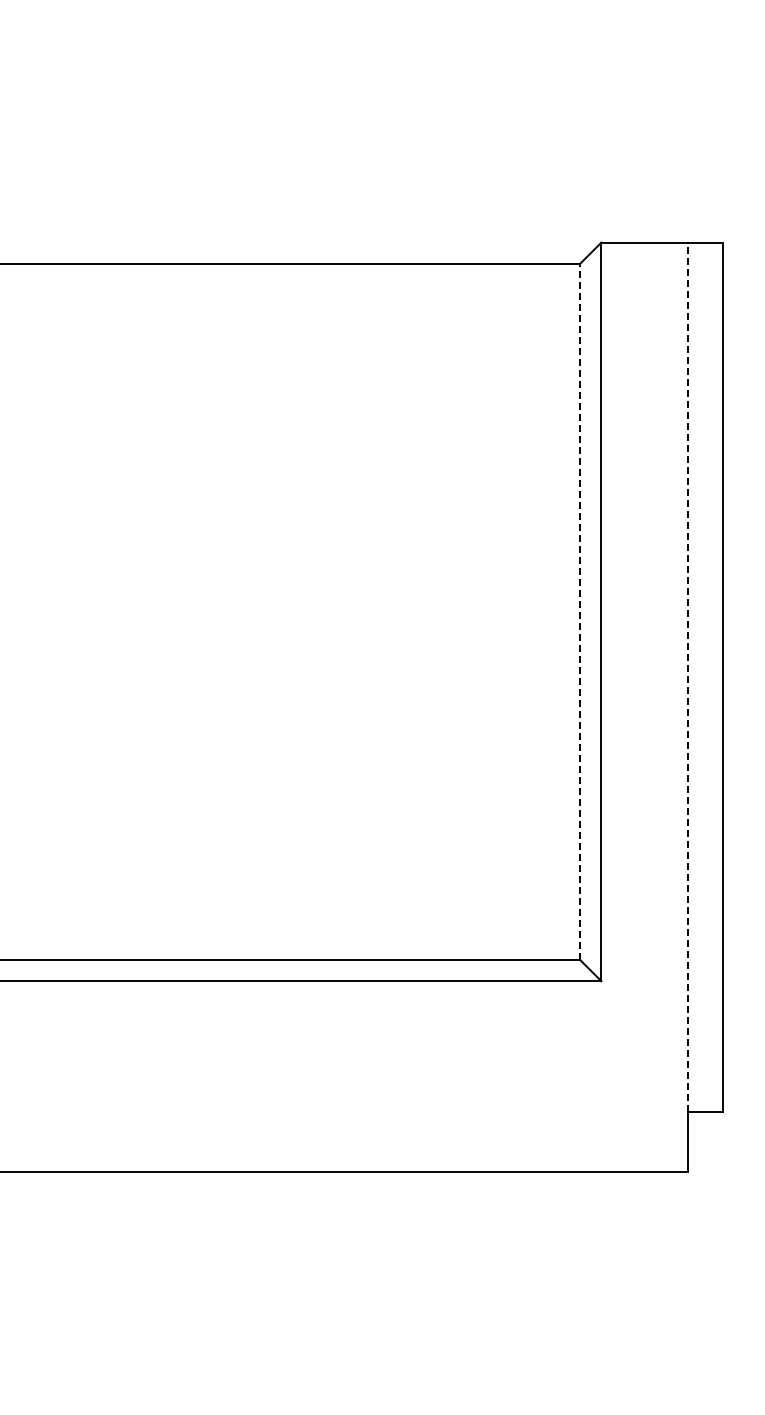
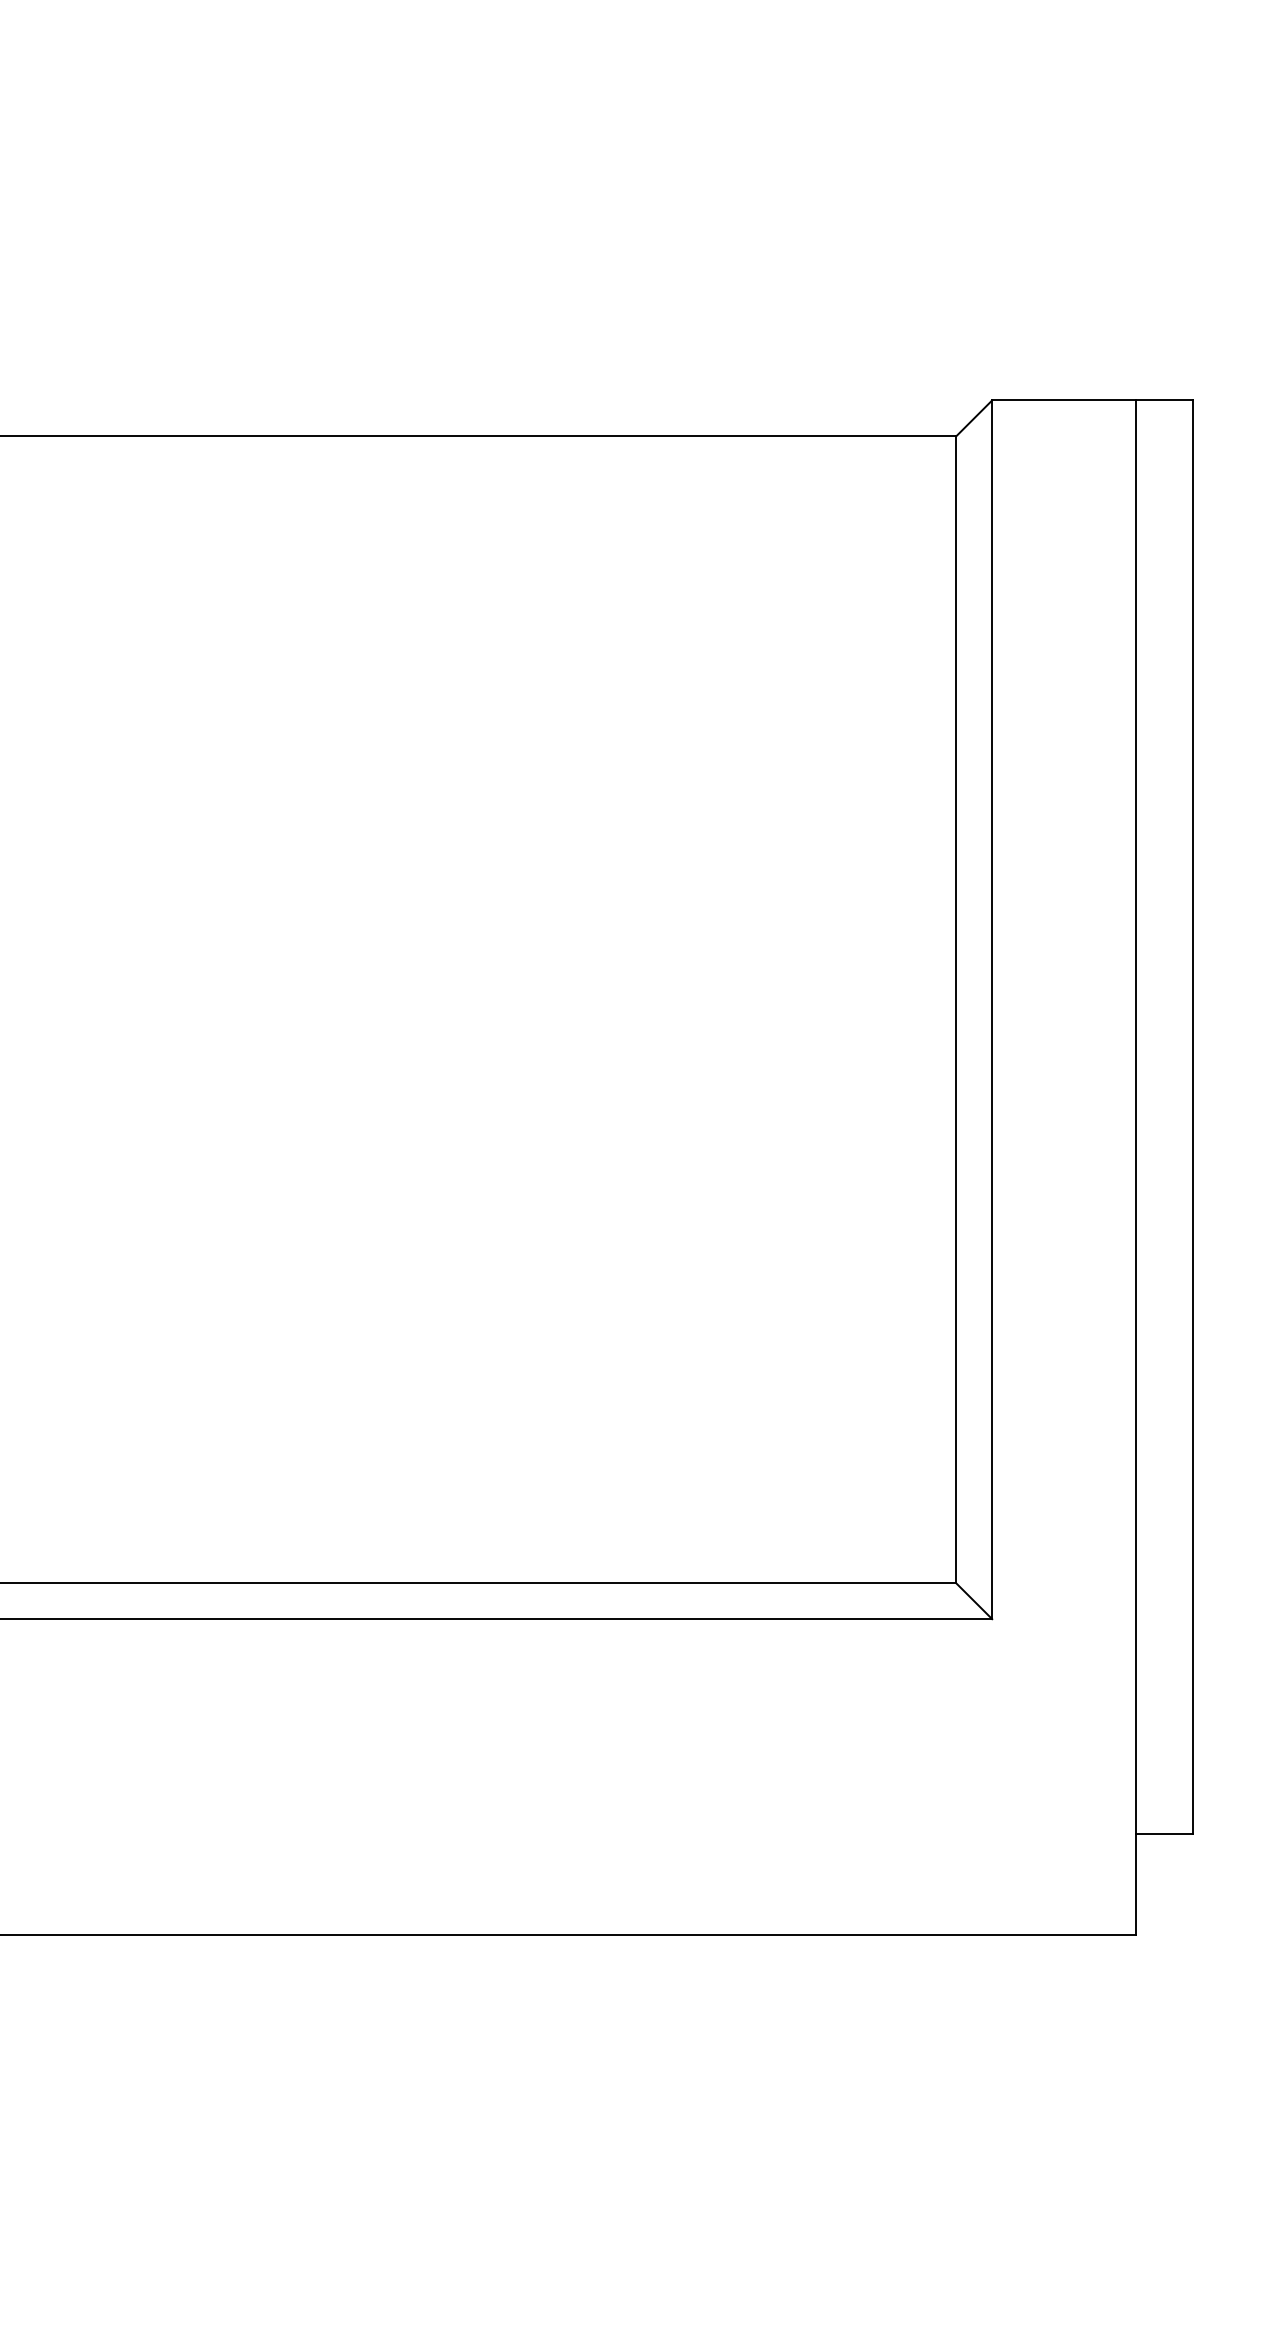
line: (579, 611) -> (956, 1009), dashed -> solid
line: (688, 677) -> (1135, 1118), dashed -> solid

